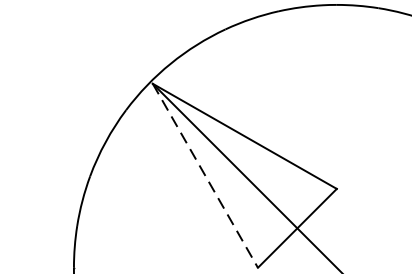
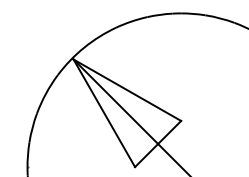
line: (205, 176) -> (104, 113), dashed -> solid

